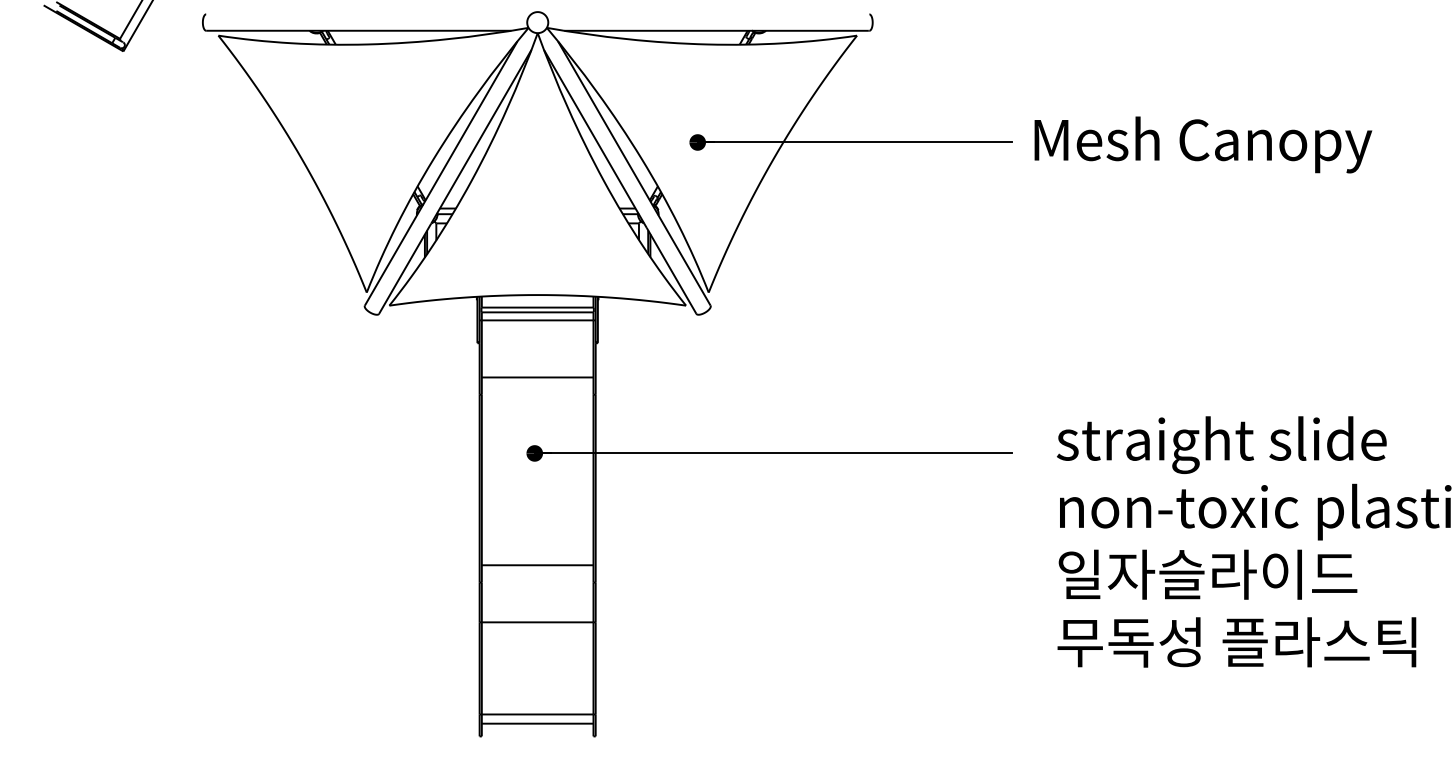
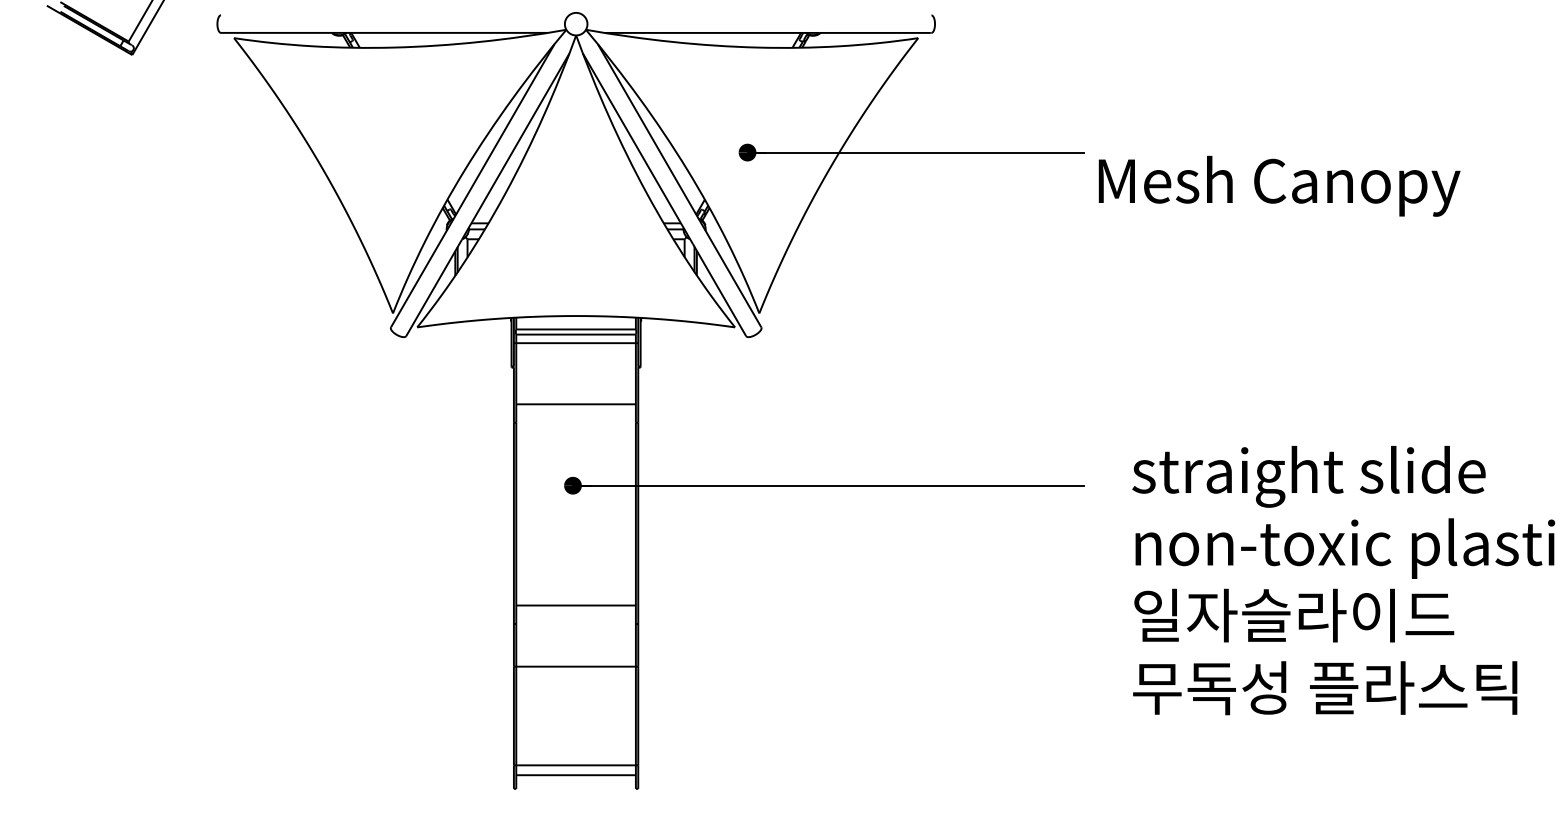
text: (1203, 144) -> (1279, 185), moved

